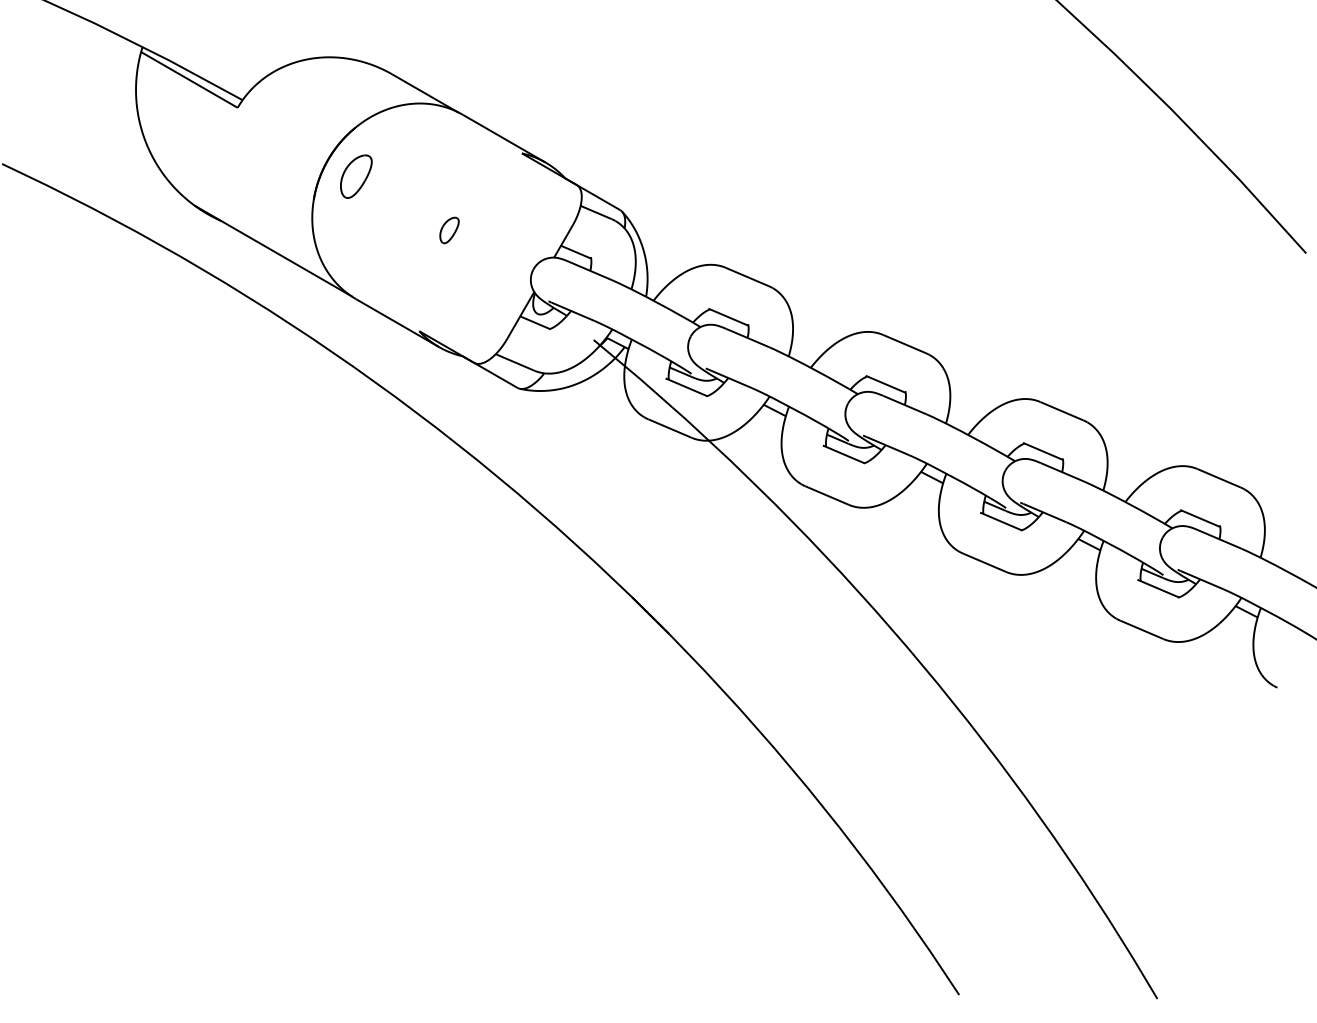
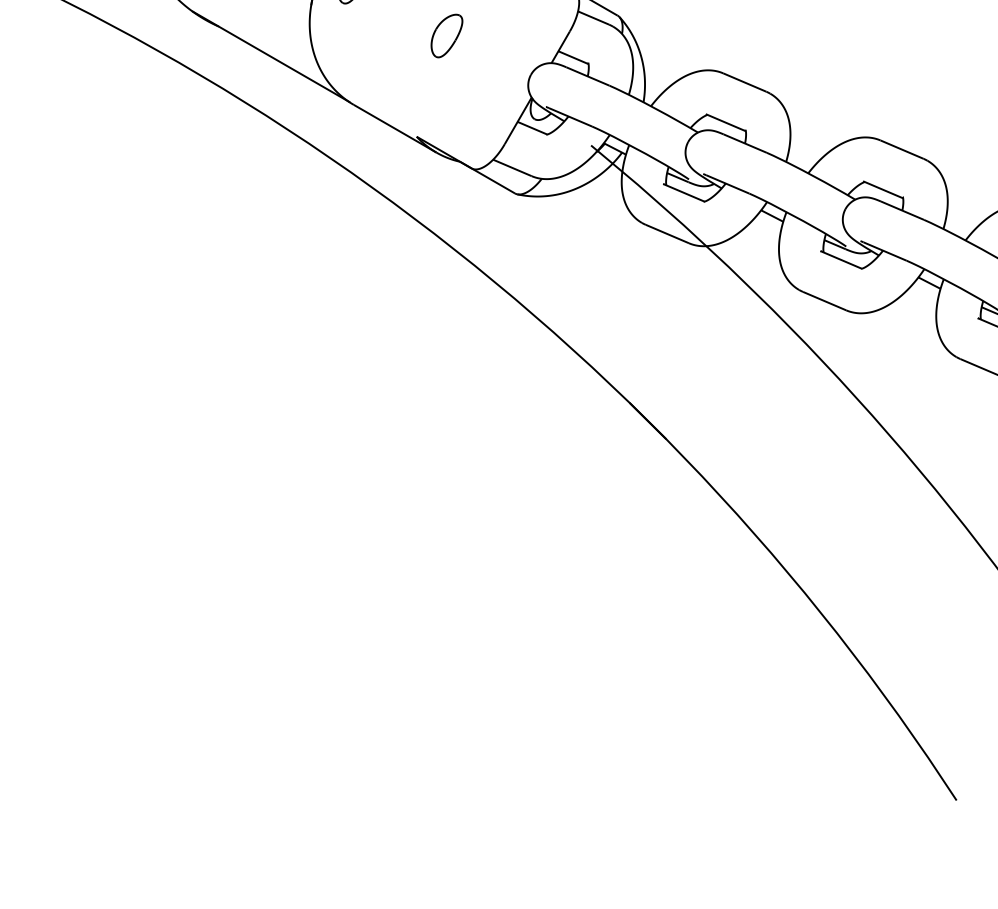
part: (449, 230) -> (446, 36), size x1.67

